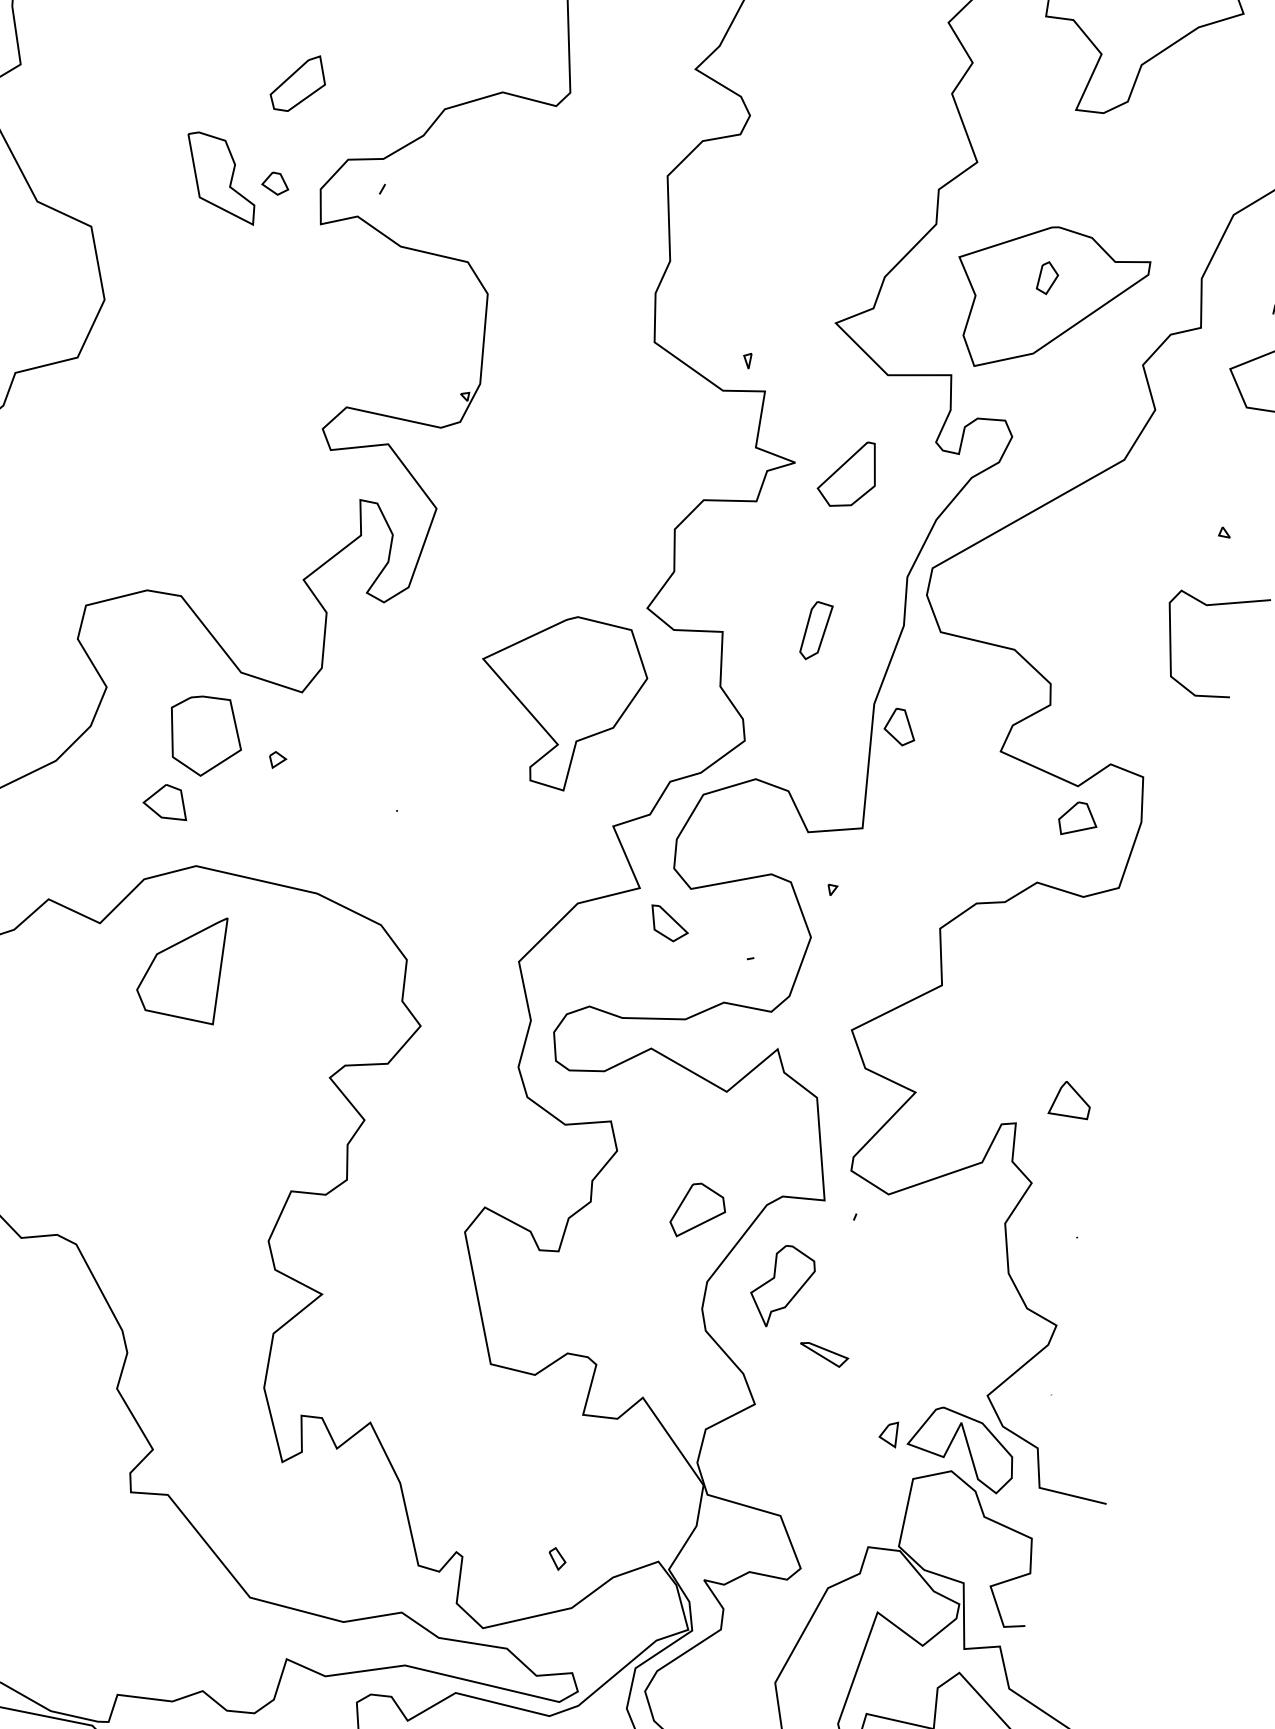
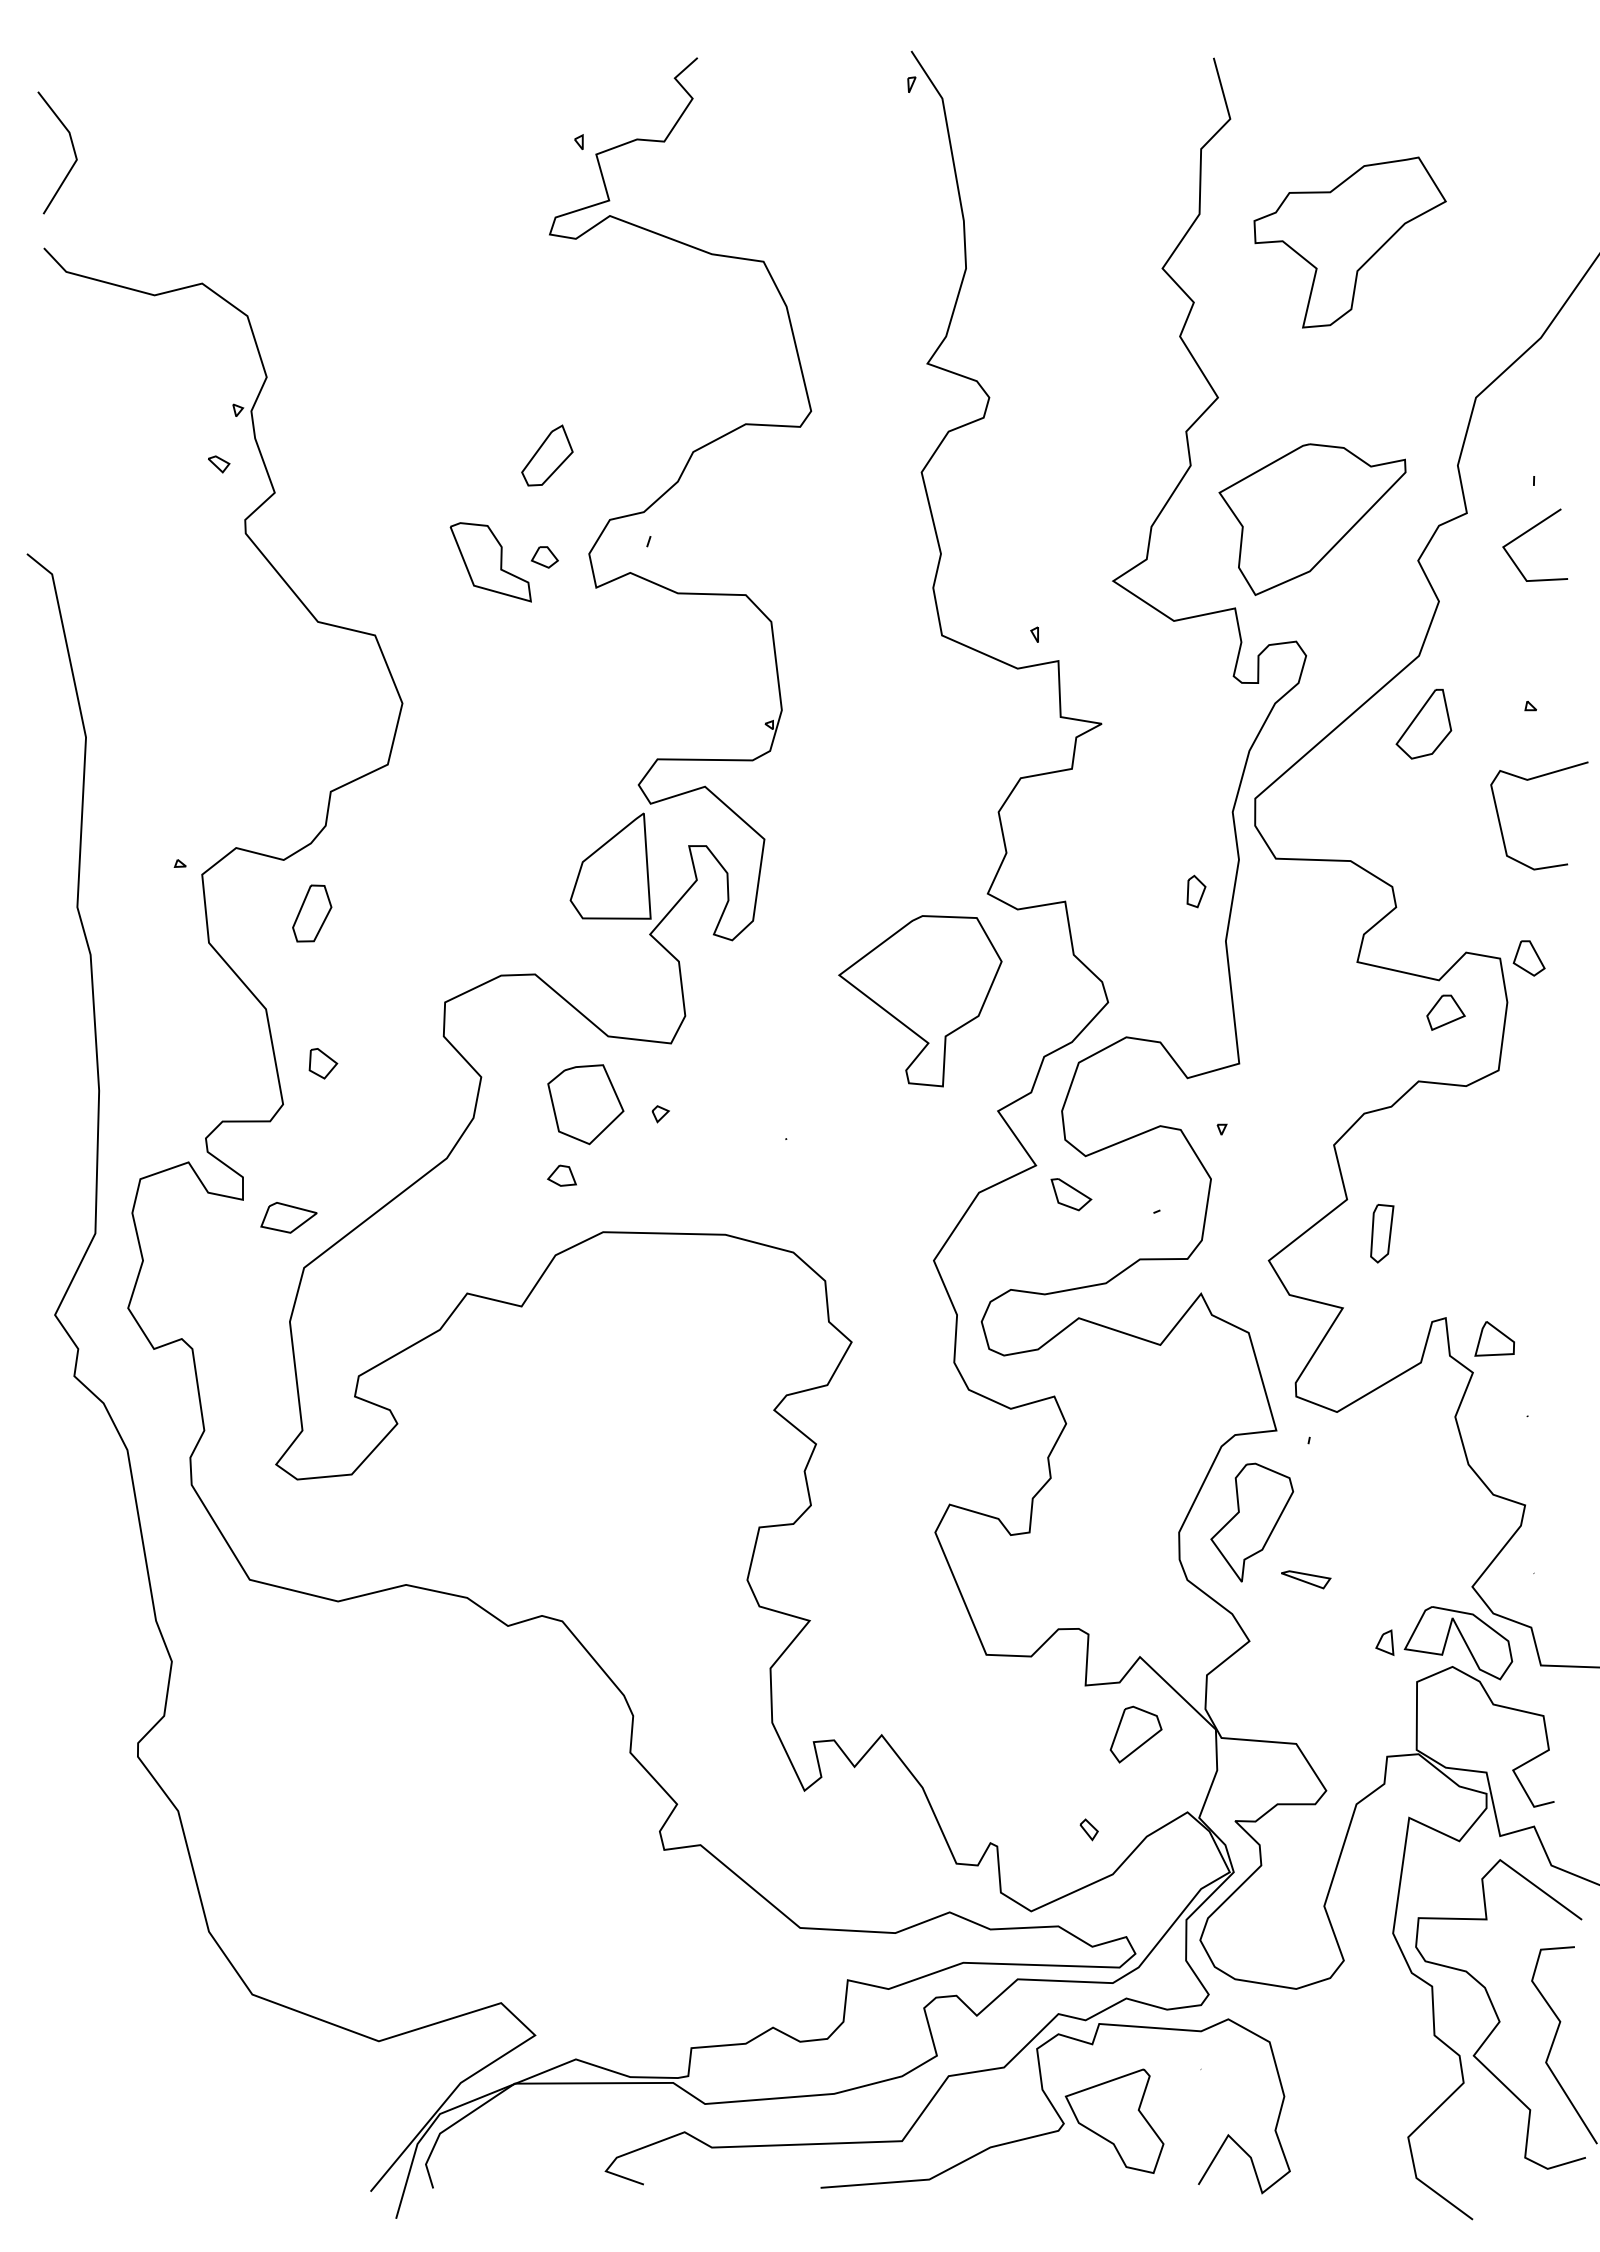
part: (1048, 278) -> (1196, 891), moved
part: (848, 473) -> (1423, 723), moved
part: (816, 631) -> (1382, 1233), moved
part: (900, 727) -> (1528, 958), moved
part: (166, 801) -> (561, 1175), size x0.62
part: (183, 963) -> (610, 865), moved
part: (1071, 1099) -> (1494, 1338), moved
part: (698, 1211) -> (1135, 1734), moved
part: (782, 1286) -> (1252, 1522), size x1.43

